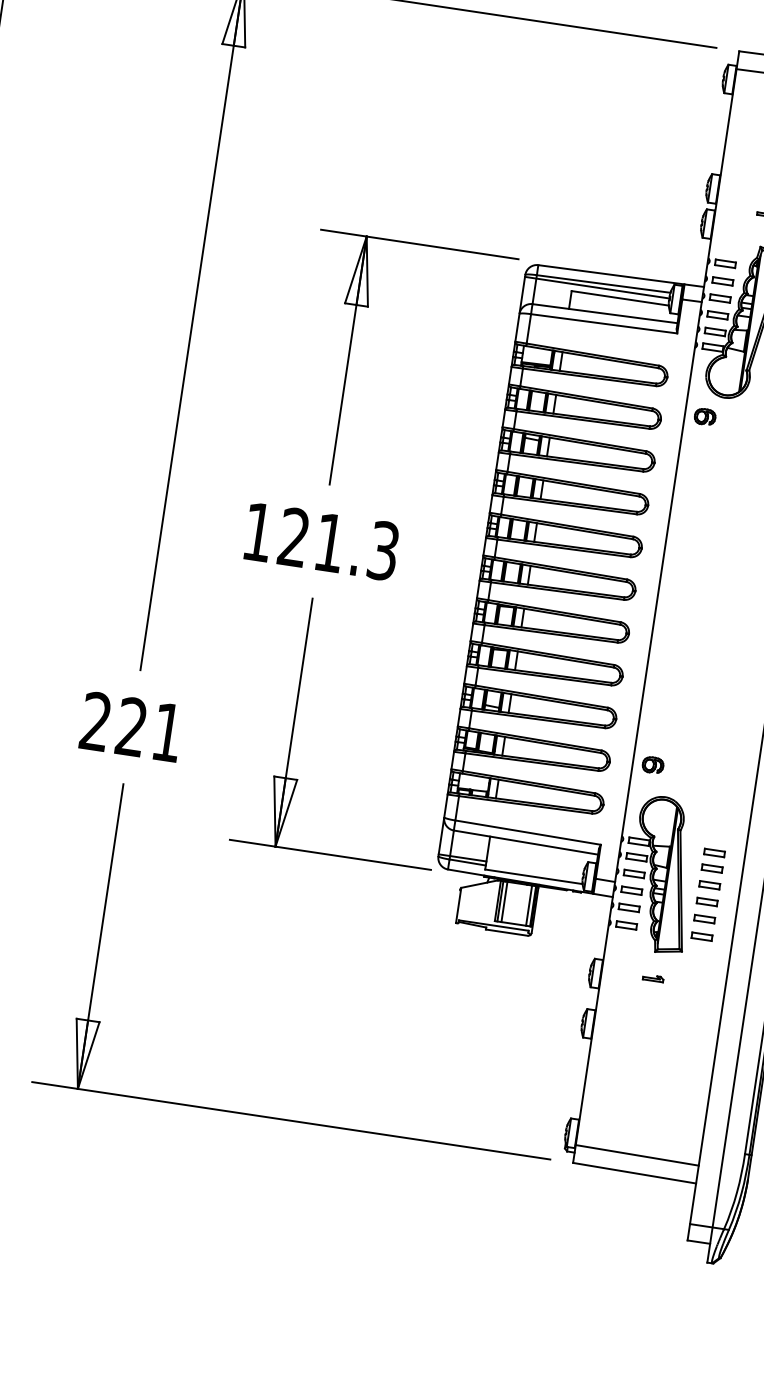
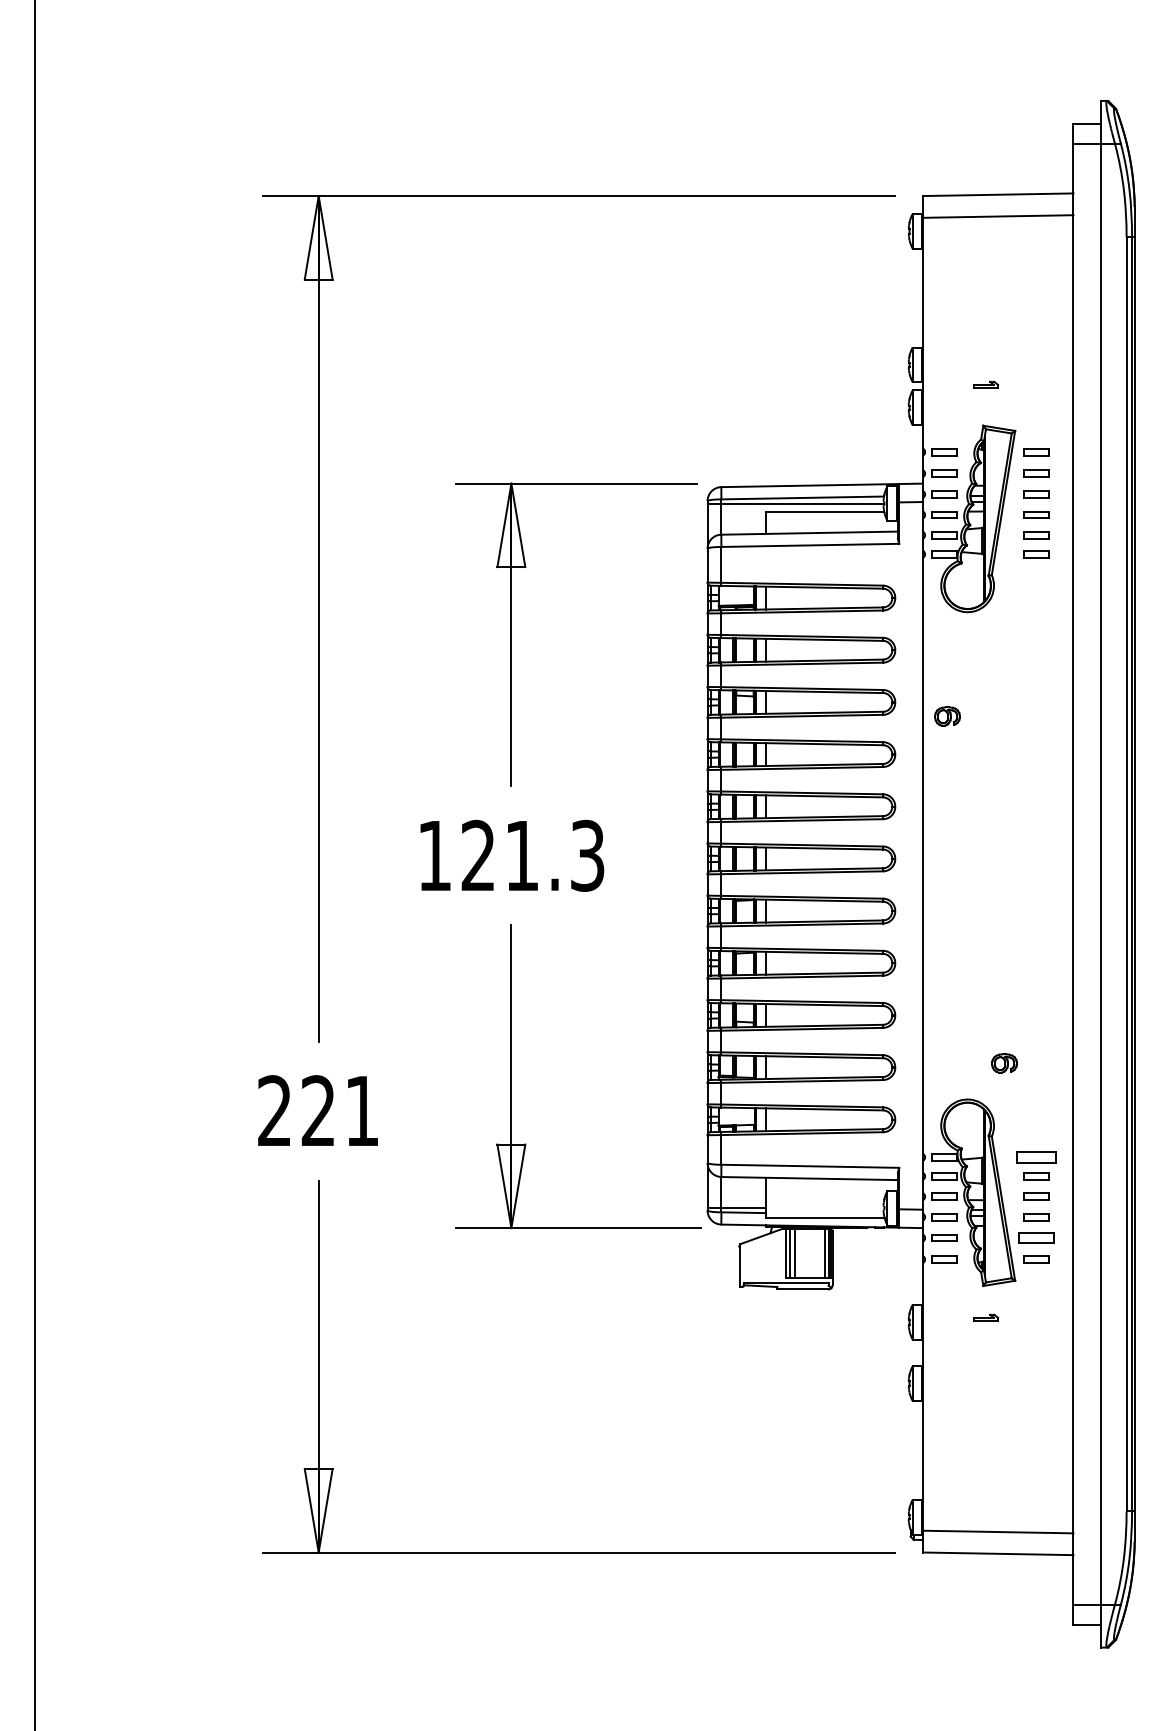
part: (705, 416) -> (947, 716), moved
part: (653, 765) -> (1004, 1063), moved
part: (714, 853) -> (1036, 1157), size x1.6
part: (704, 918) -> (1036, 1237), size x1.4

